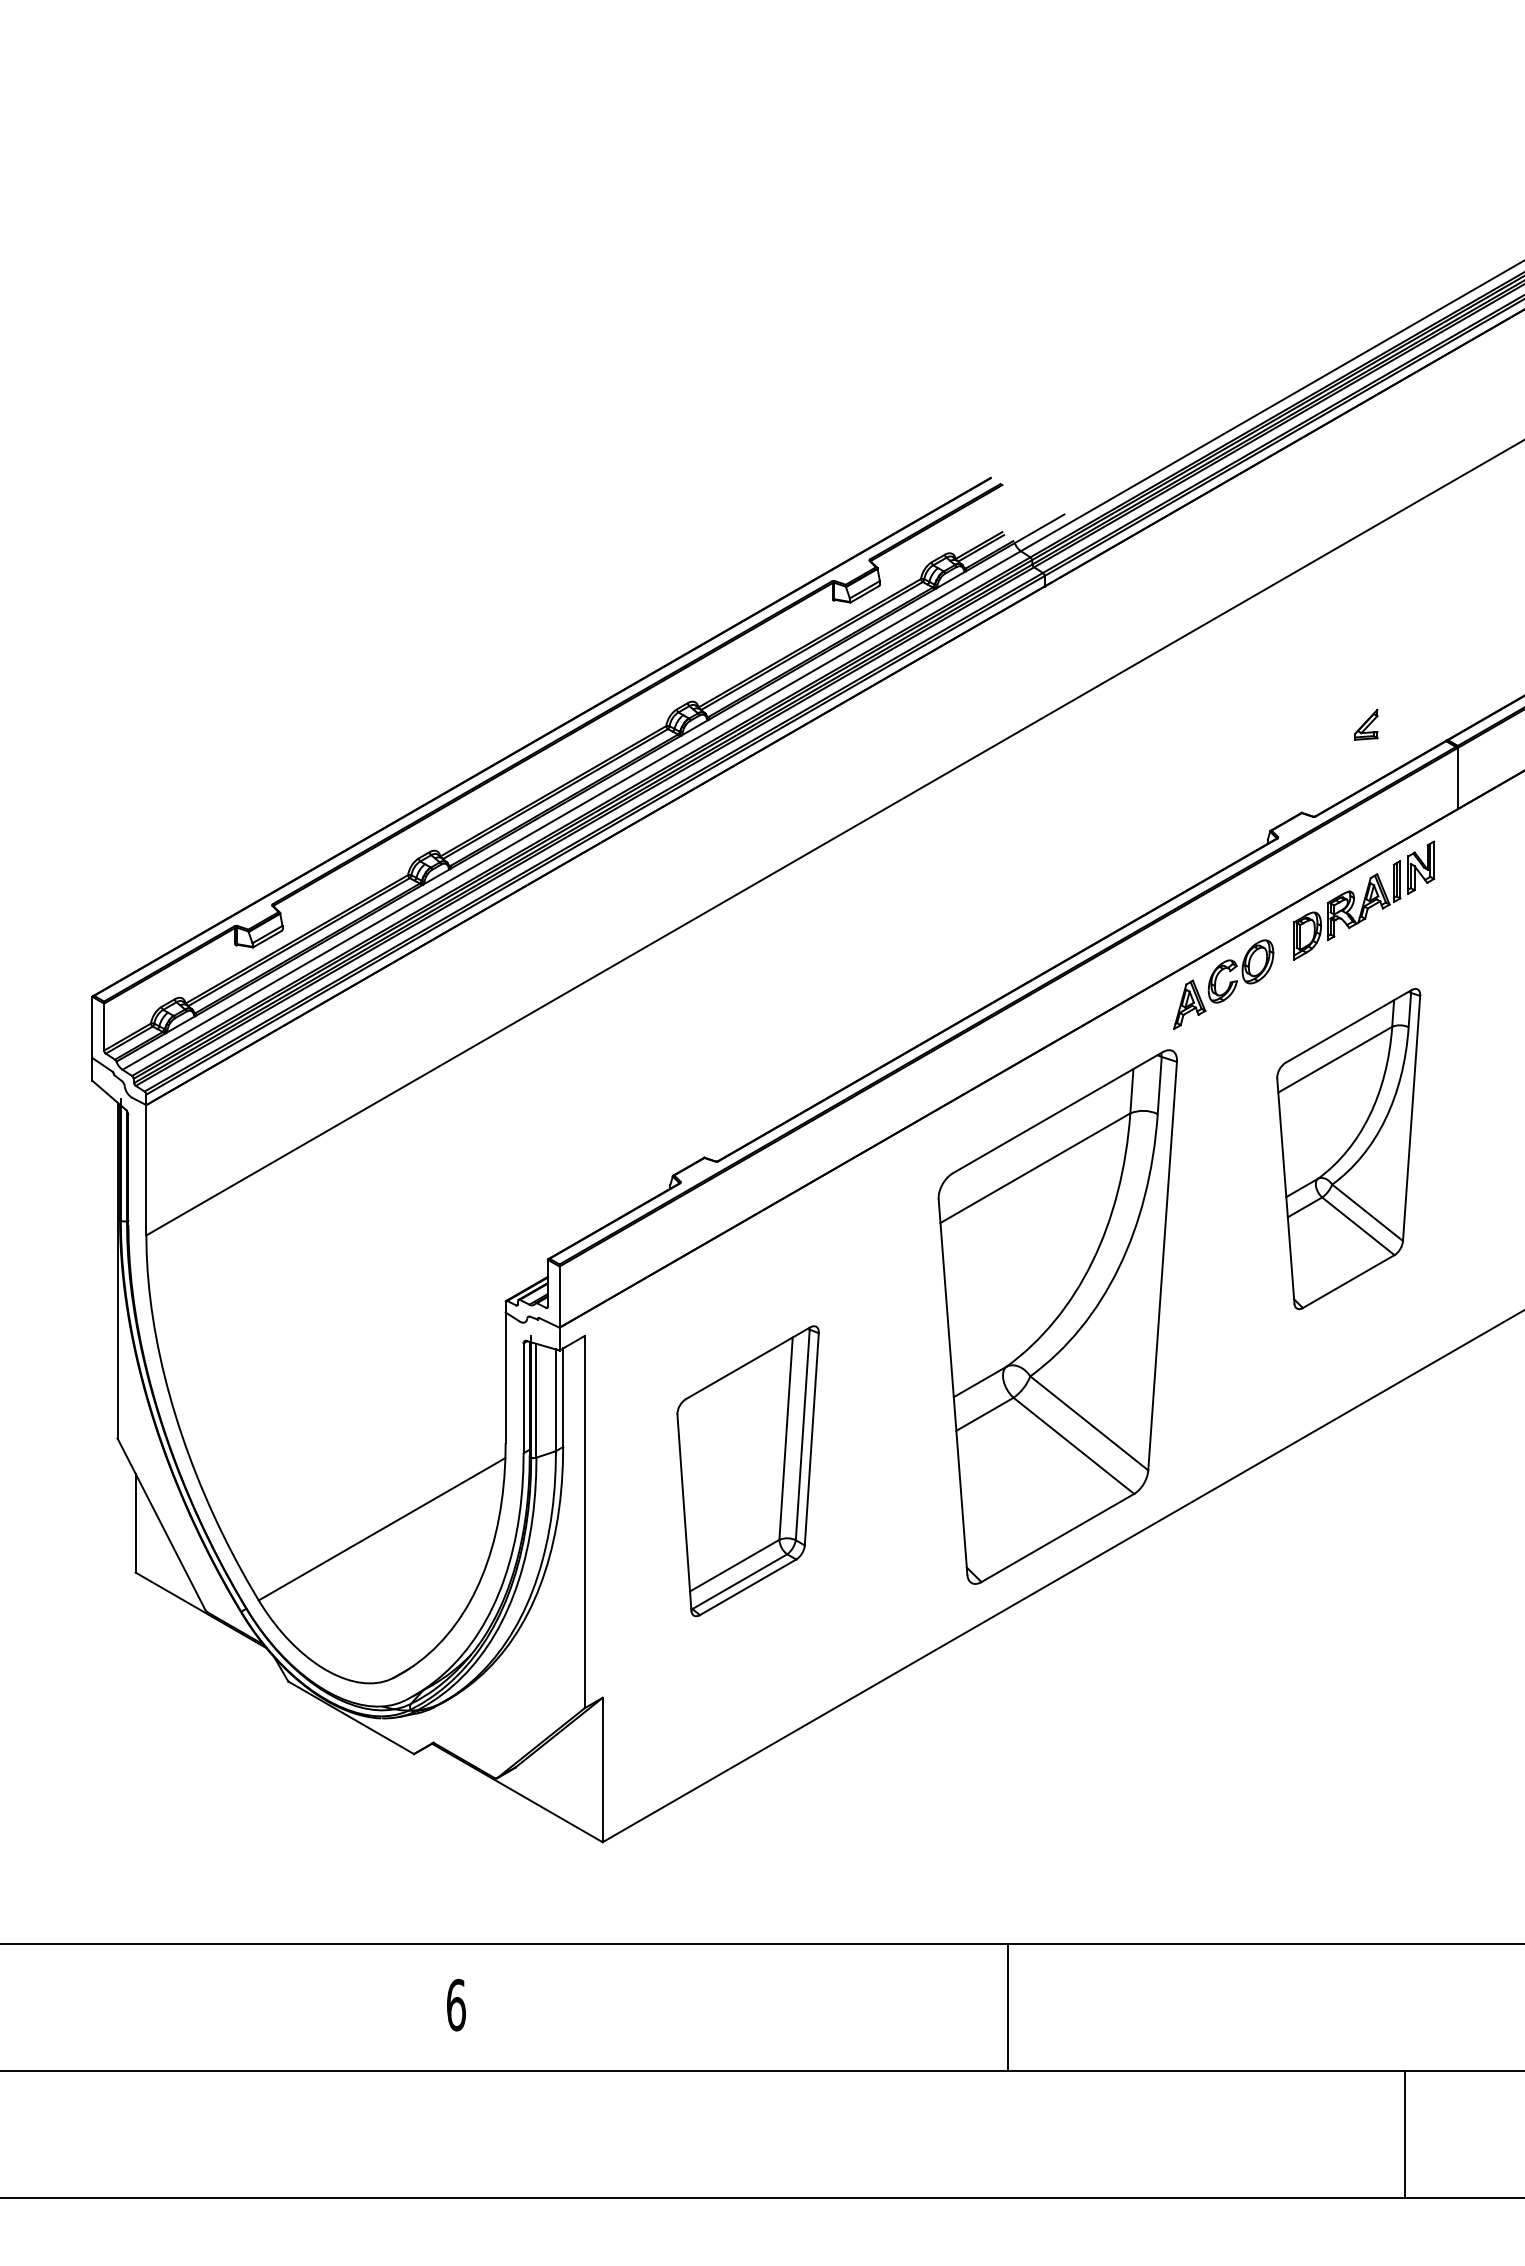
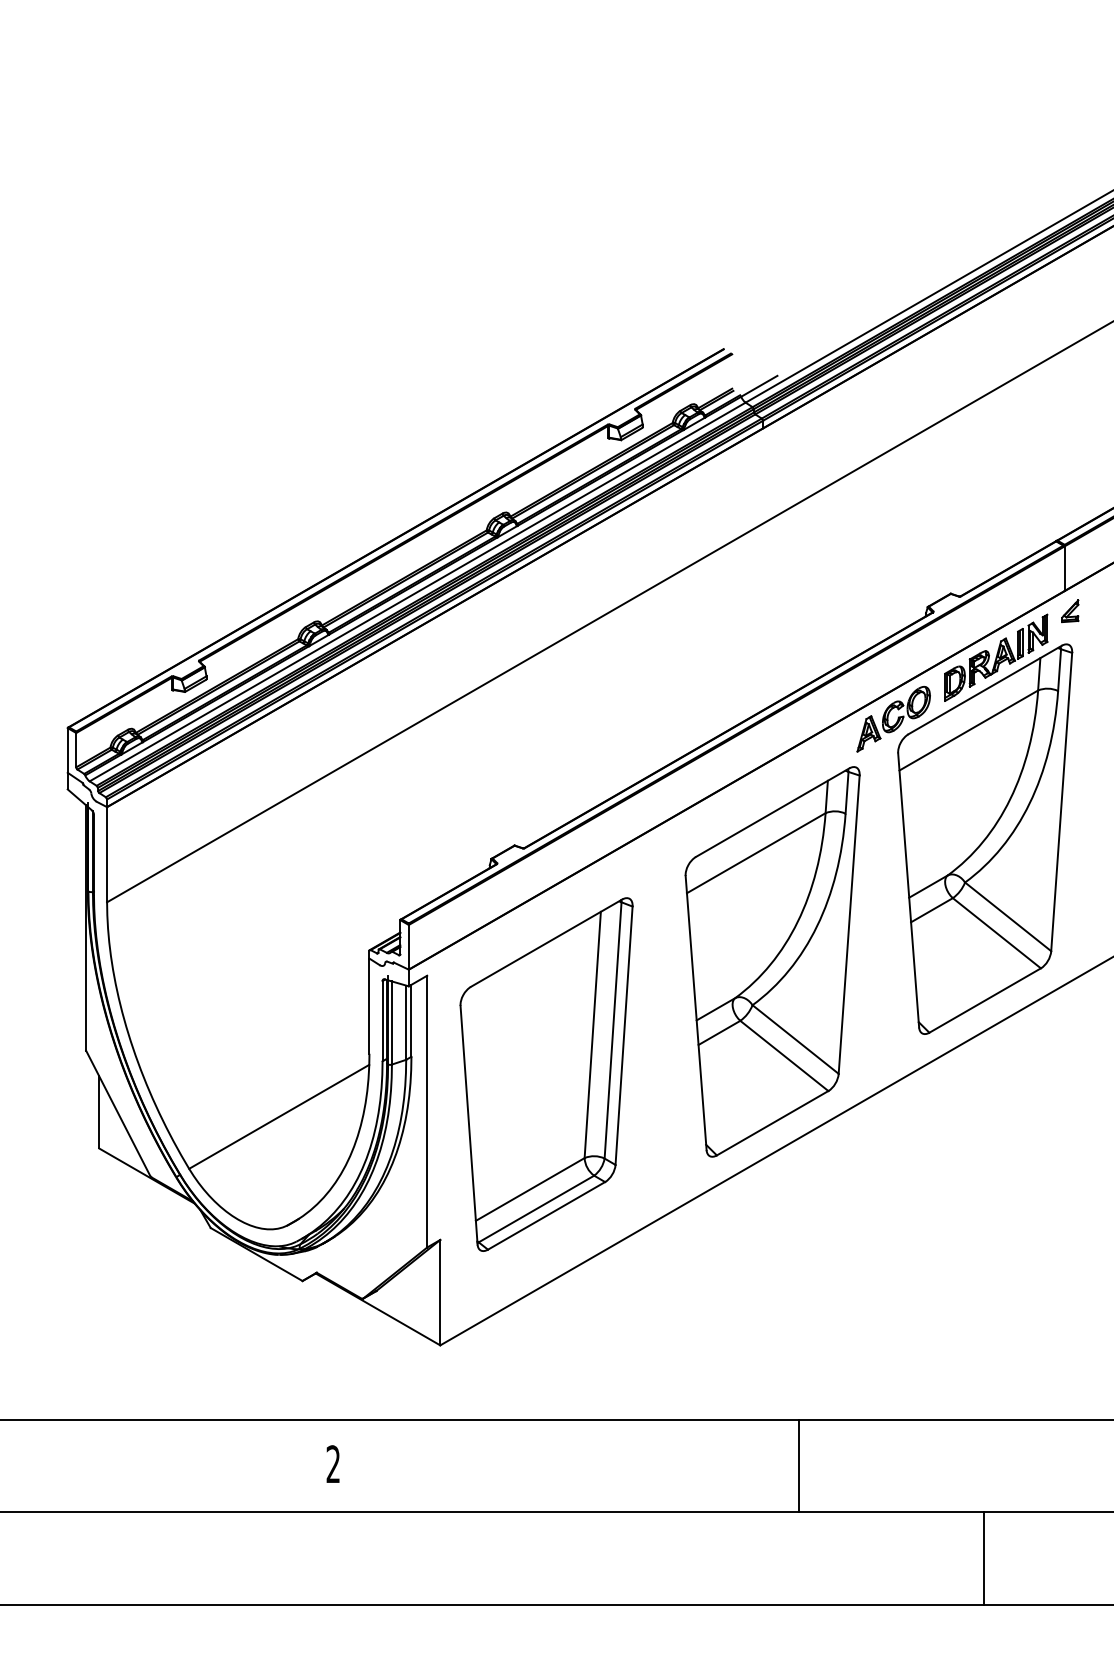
part: (1366, 724) -> (1070, 610), moved
part: (1348, 1148) -> (984, 838), size x1.67
part: (747, 1470) -> (546, 1073), size x1.67
text: (456, 2004) -> (333, 1463), 6 -> 2
line: (1008, 2006) -> (798, 1465), moved
line: (1405, 2134) -> (984, 1558), moved

